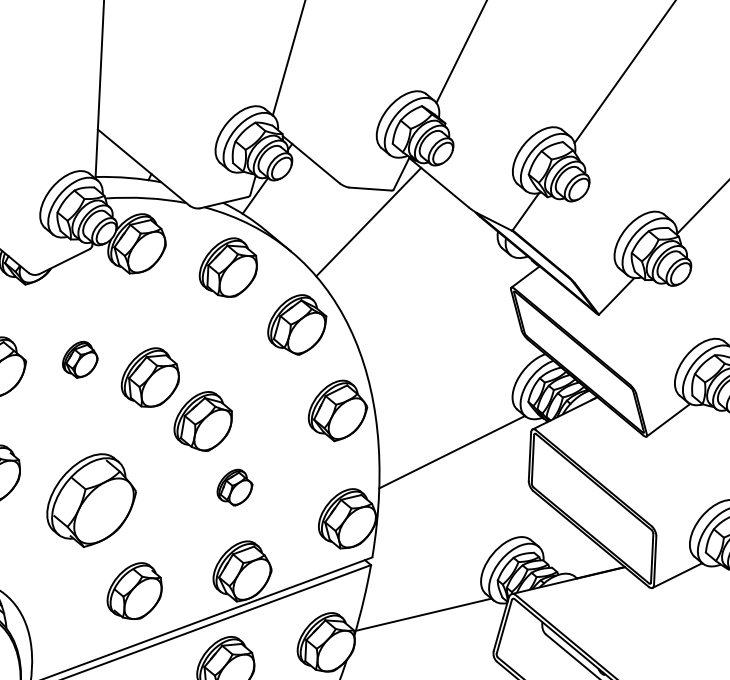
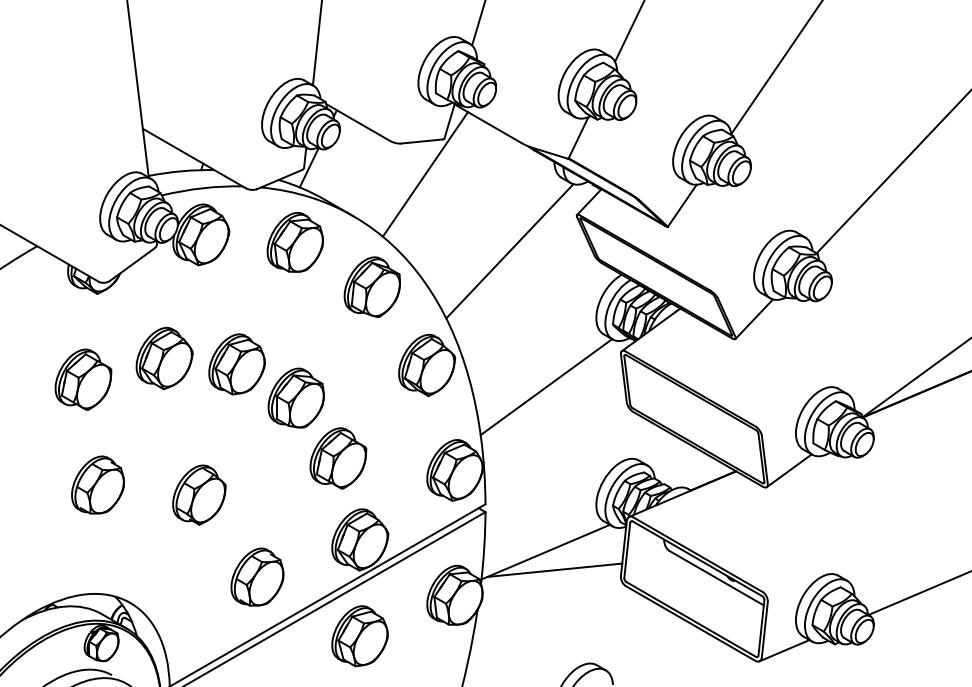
line: (438, 312) -> (509, 251), added
part: (80, 359) -> (164, 358), size x1.67
part: (235, 487) -> (338, 458), size x1.67
part: (92, 499) -> (199, 494), size x0.62
line: (429, 633) -> (554, 569), added

